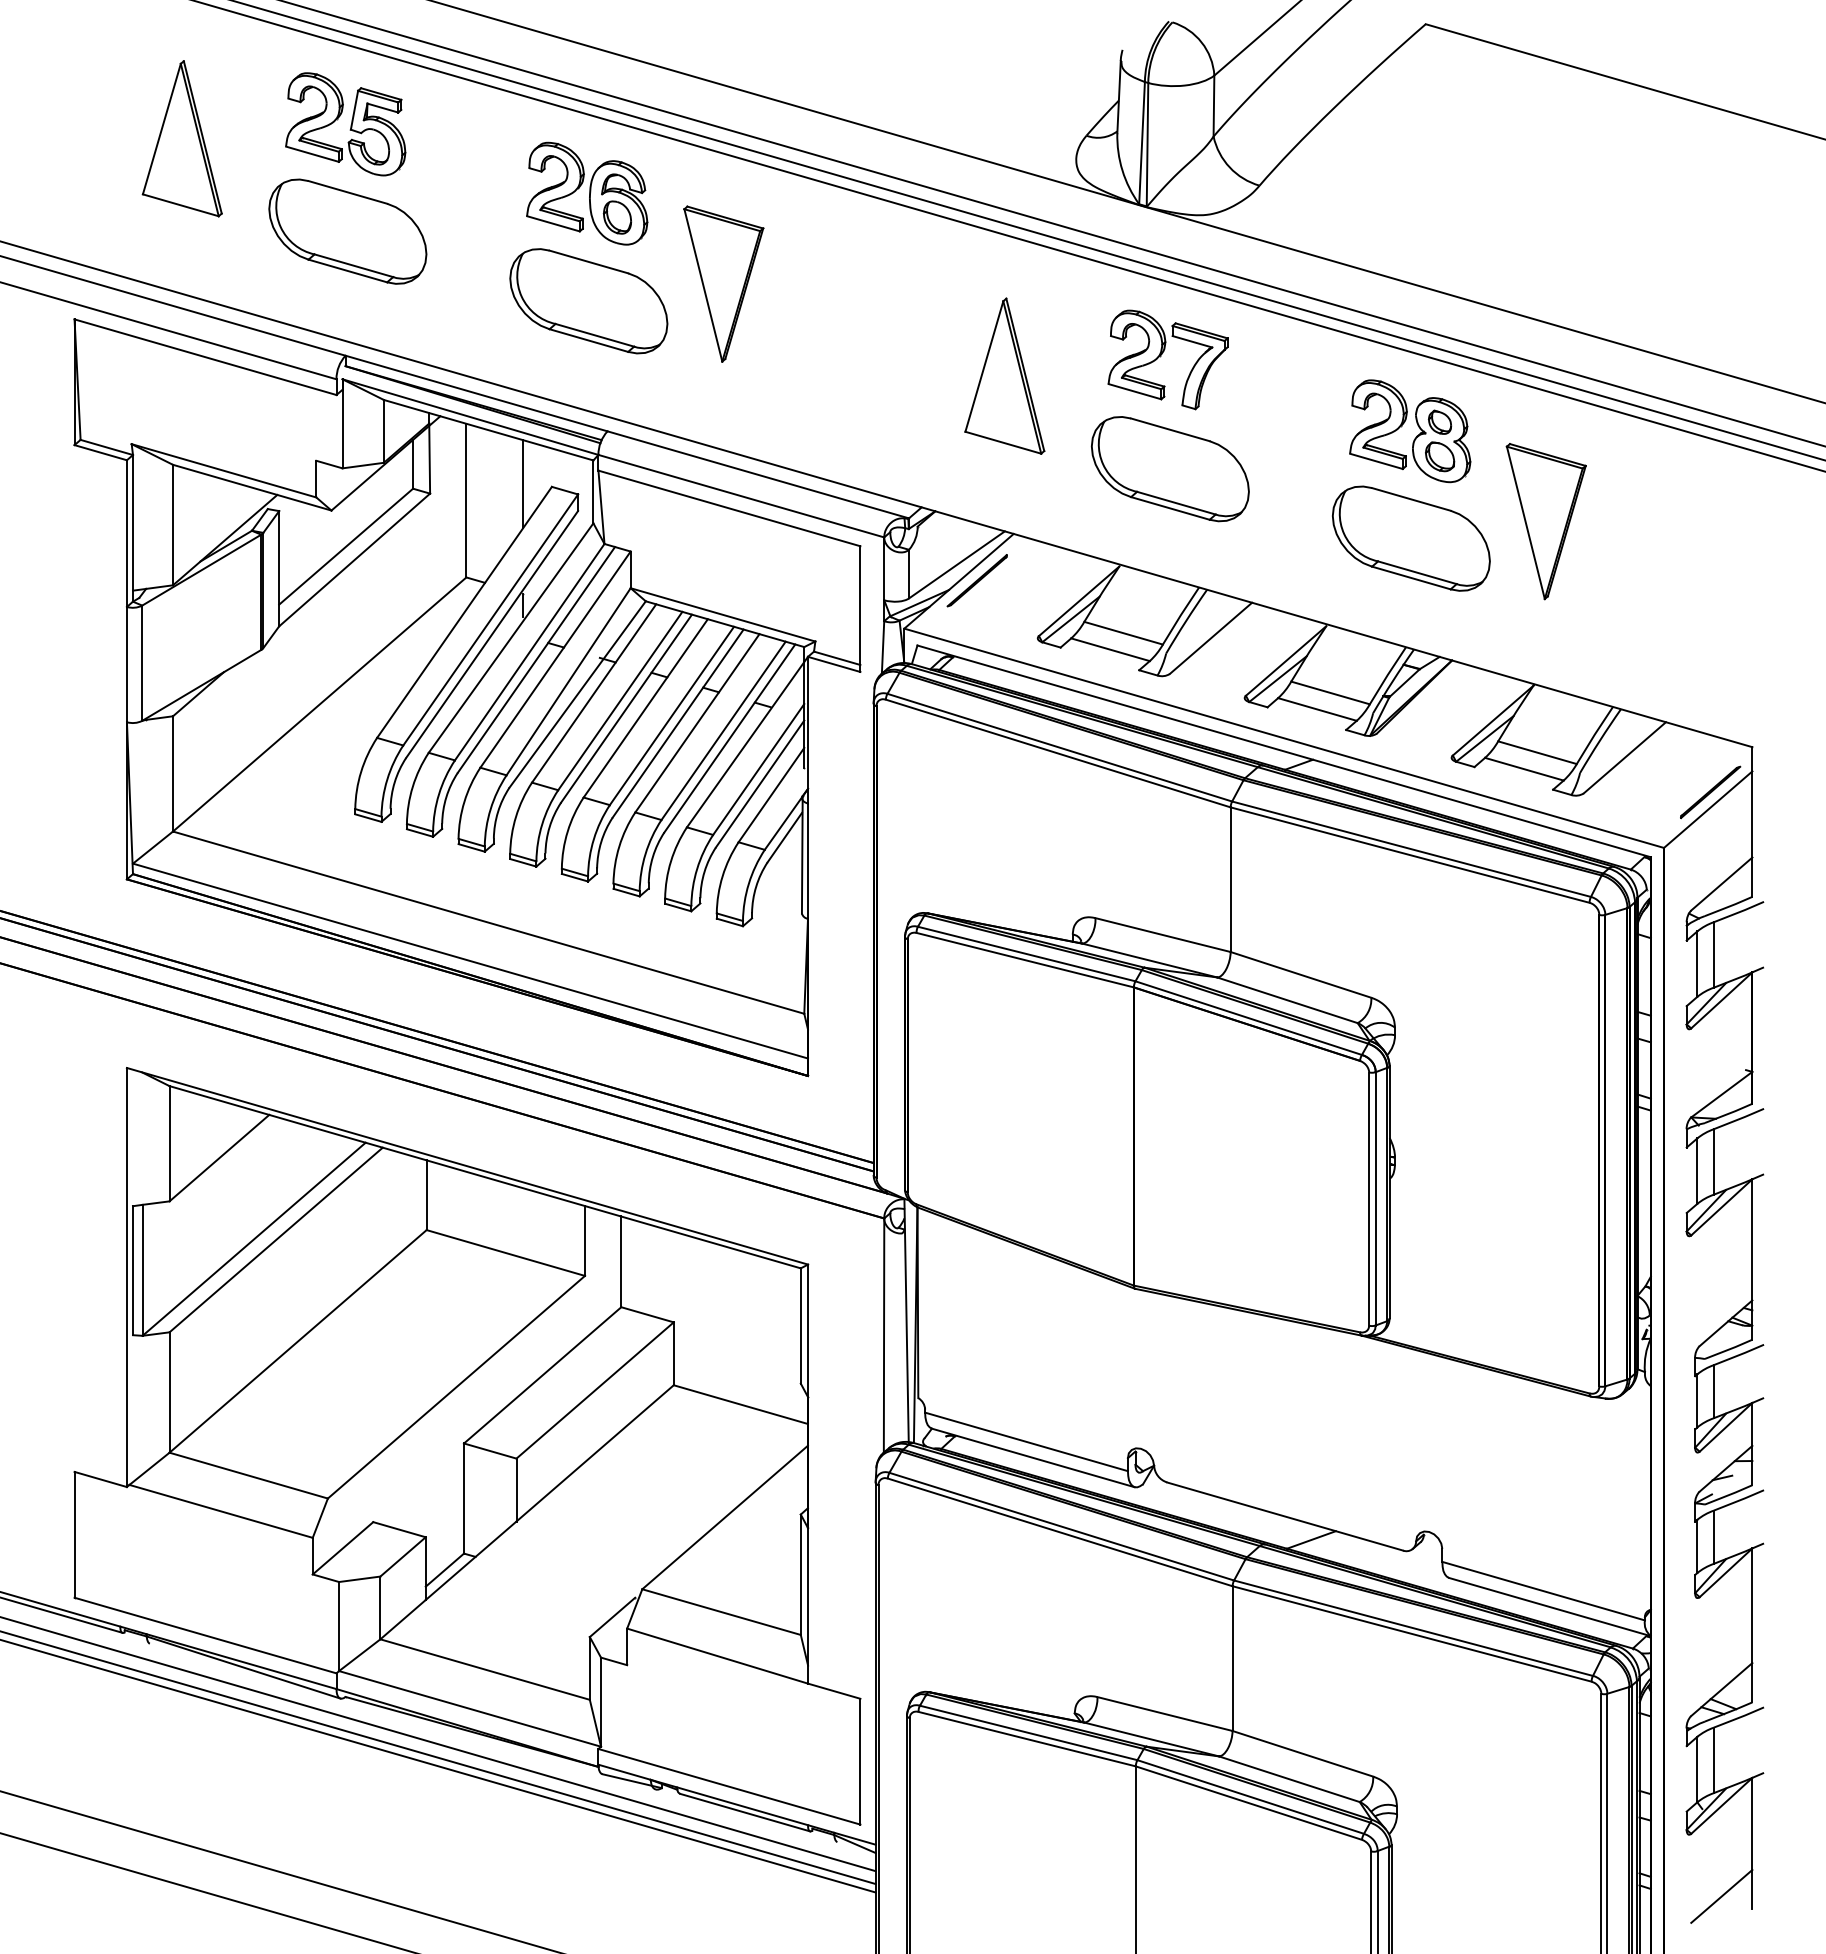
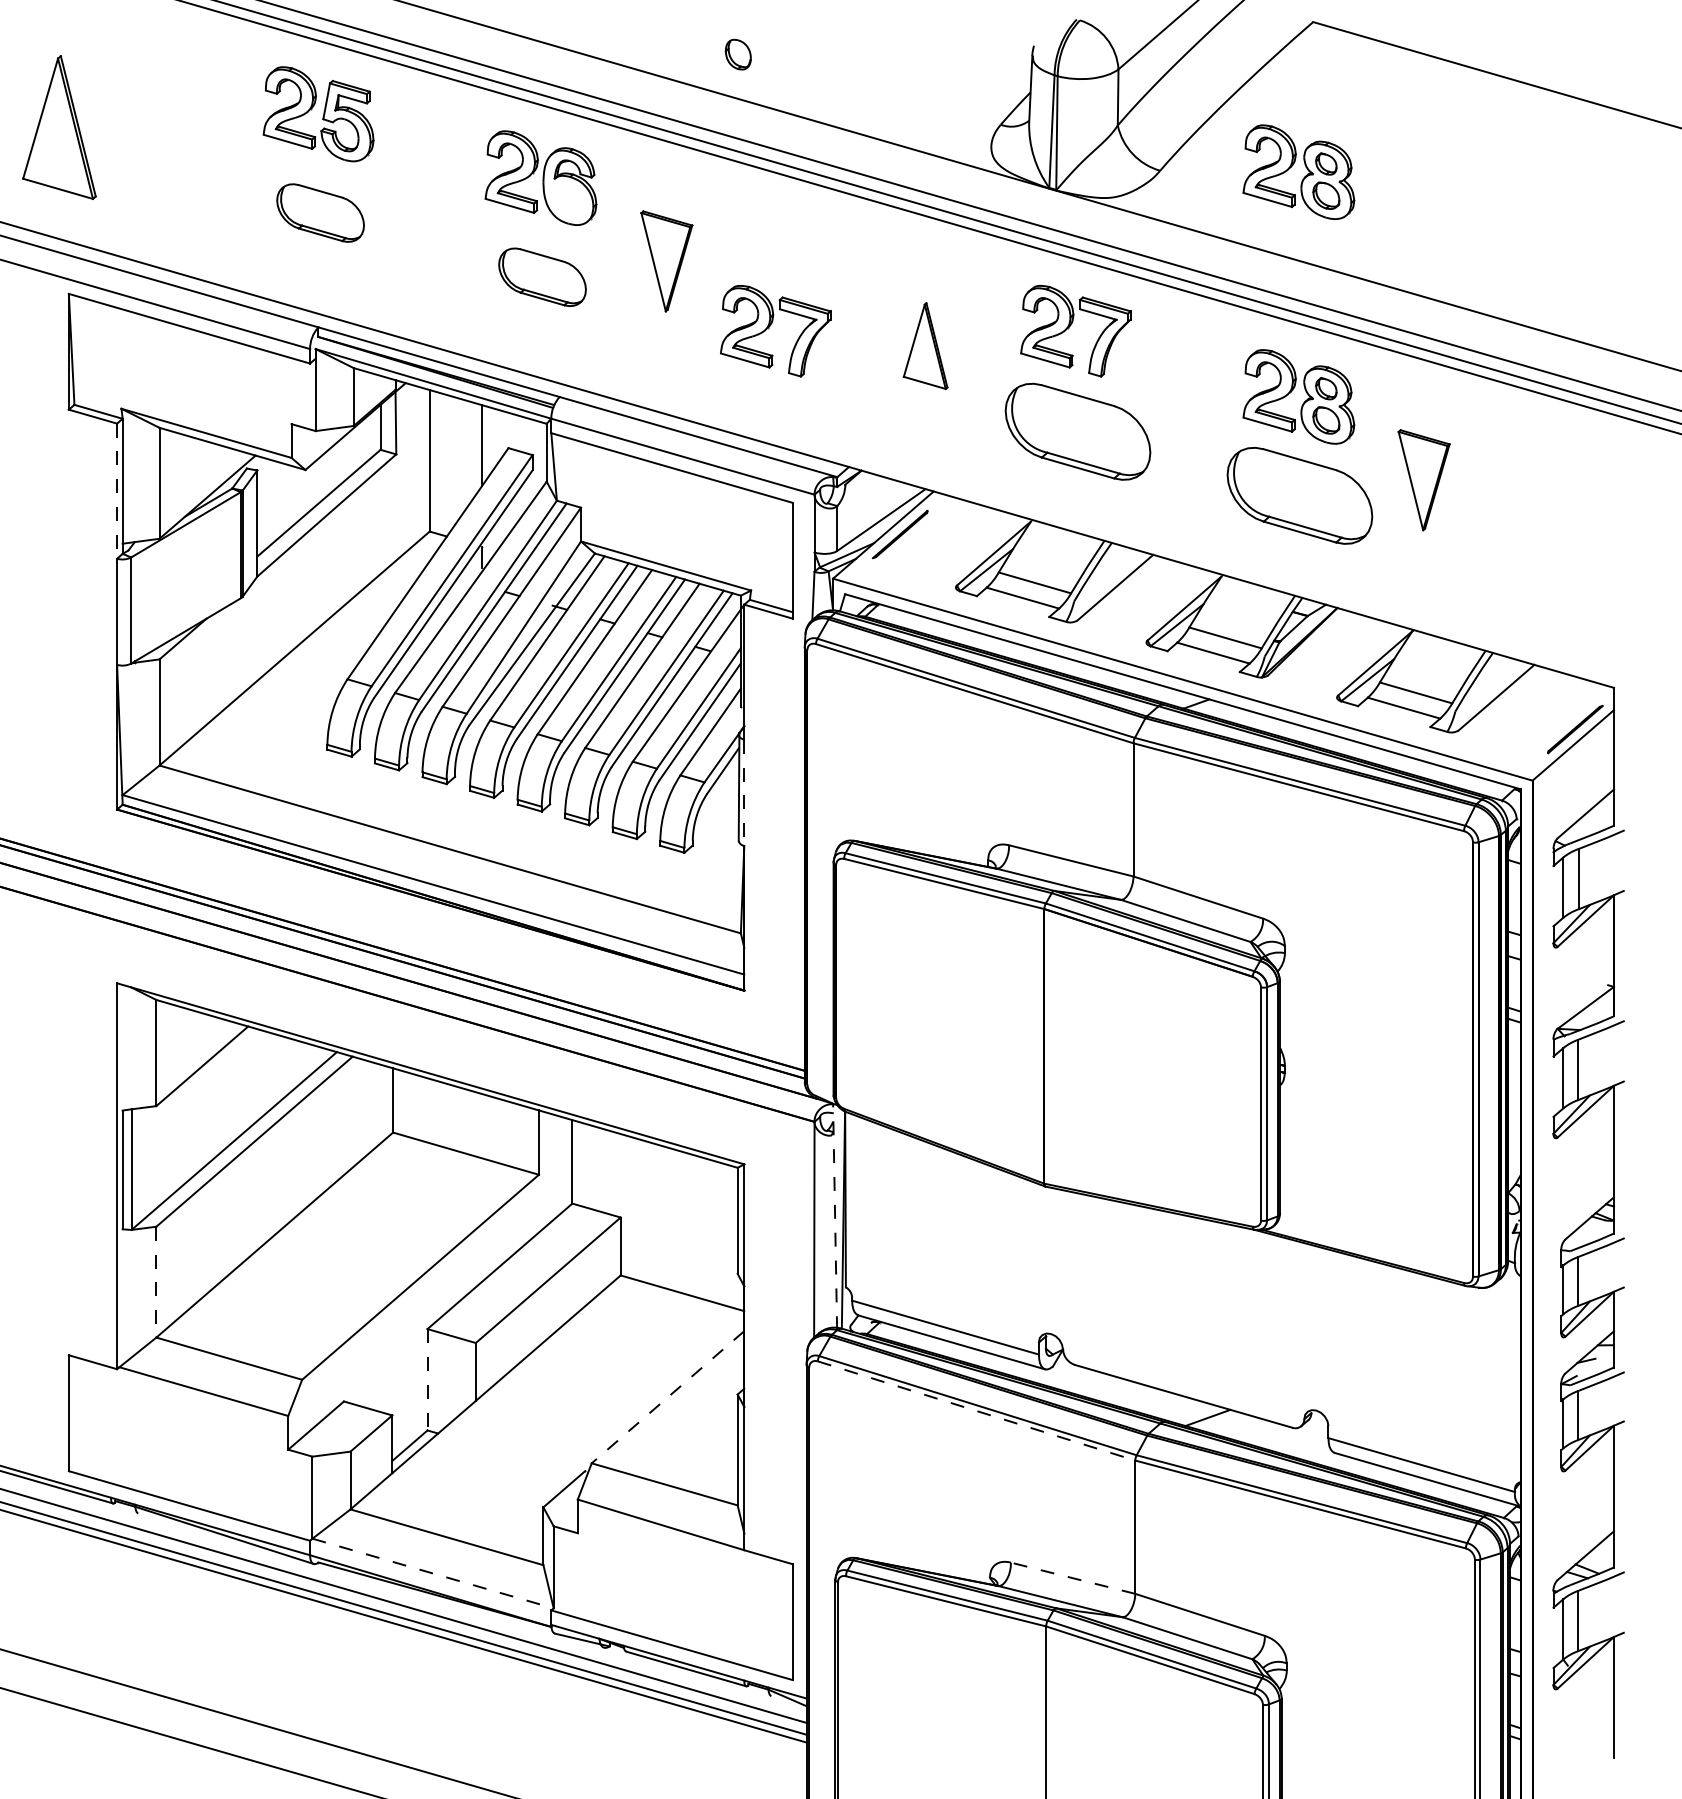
part: (181, 138) -> (58, 127), moved
part: (1416, 191) -> (1304, 176), added
part: (616, 217) -> (737, 54), moved
part: (347, 231) -> (320, 212), size x0.6
part: (723, 283) -> (666, 260), size x0.7
part: (588, 301) -> (542, 277), size x0.6
part: (835, 356) -> (769, 328), added
part: (1004, 375) -> (925, 345), size x0.6
part: (1545, 521) -> (1423, 480), size x0.7
line: (126, 534) -> (116, 492), solid -> dashed
line: (808, 861) -> (744, 793), solid -> dashed
line: (906, 1321) -> (835, 1216), solid -> dashed
line: (169, 1393) -> (156, 1283), solid -> dashed
line: (464, 1499) -> (427, 1380), solid -> dashed
line: (725, 1517) -> (668, 1397), solid -> dashed
line: (1060, 1532) -> (976, 1411), solid -> dashed
line: (470, 1709) -> (433, 1574), solid -> dashed
line: (1165, 1714) -> (1073, 1578), solid -> dashed
line: (1721, 1895) -> (1585, 1745), removed

